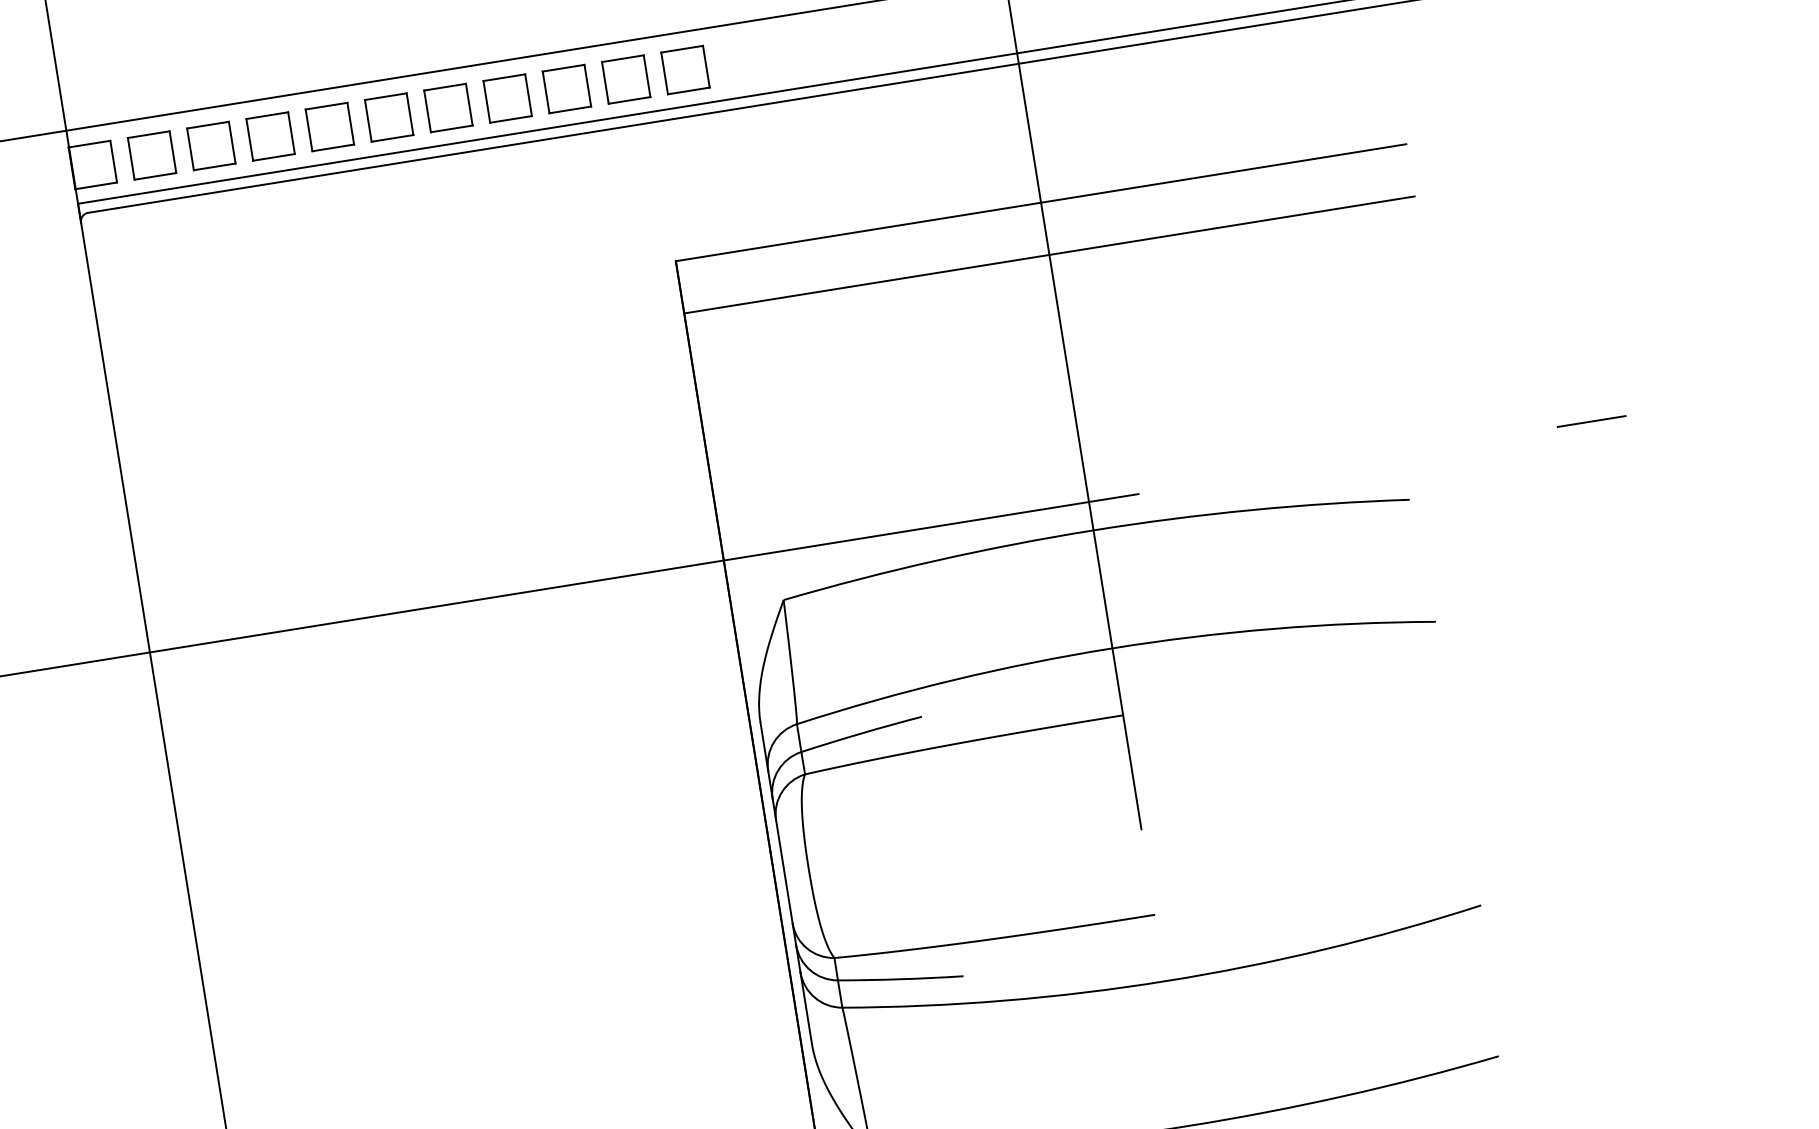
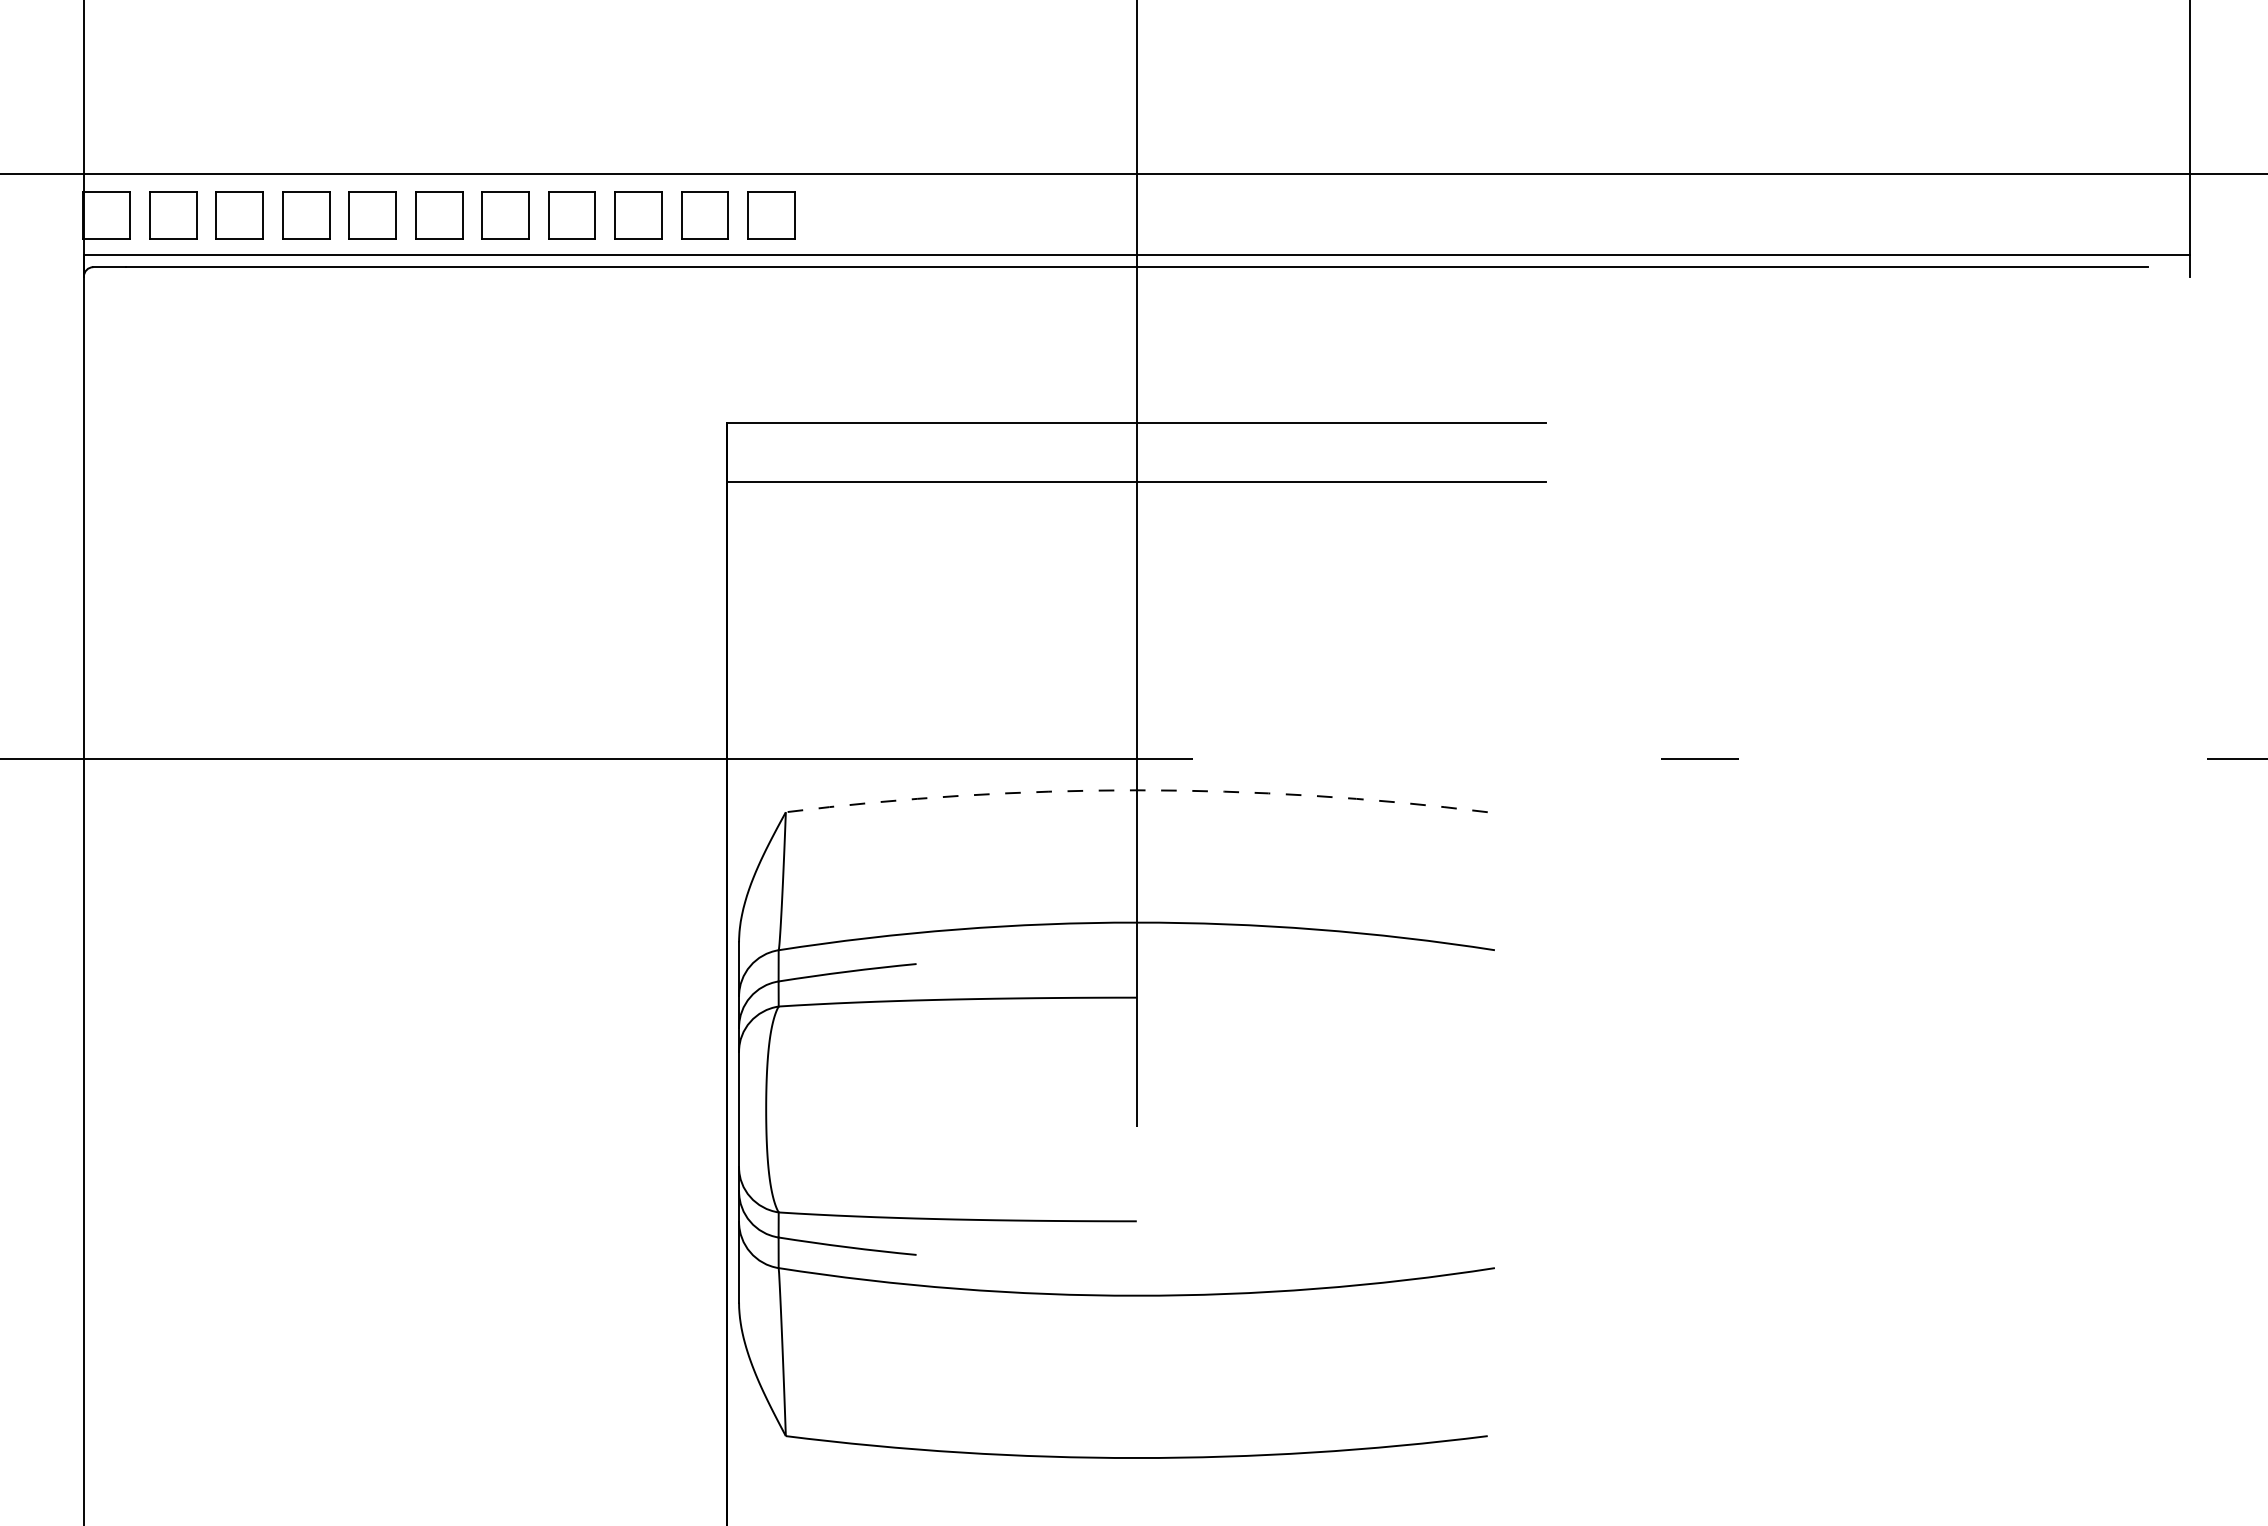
arc: (1093, 530) -> (1136, 790), solid -> dashed

